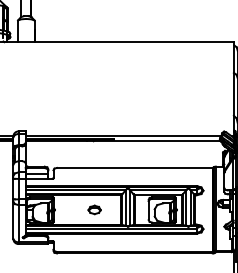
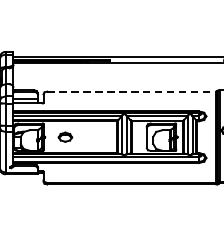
line: (134, 167) -> (131, 91), solid -> dashed
part: (94, 209) -> (65, 136), moved

